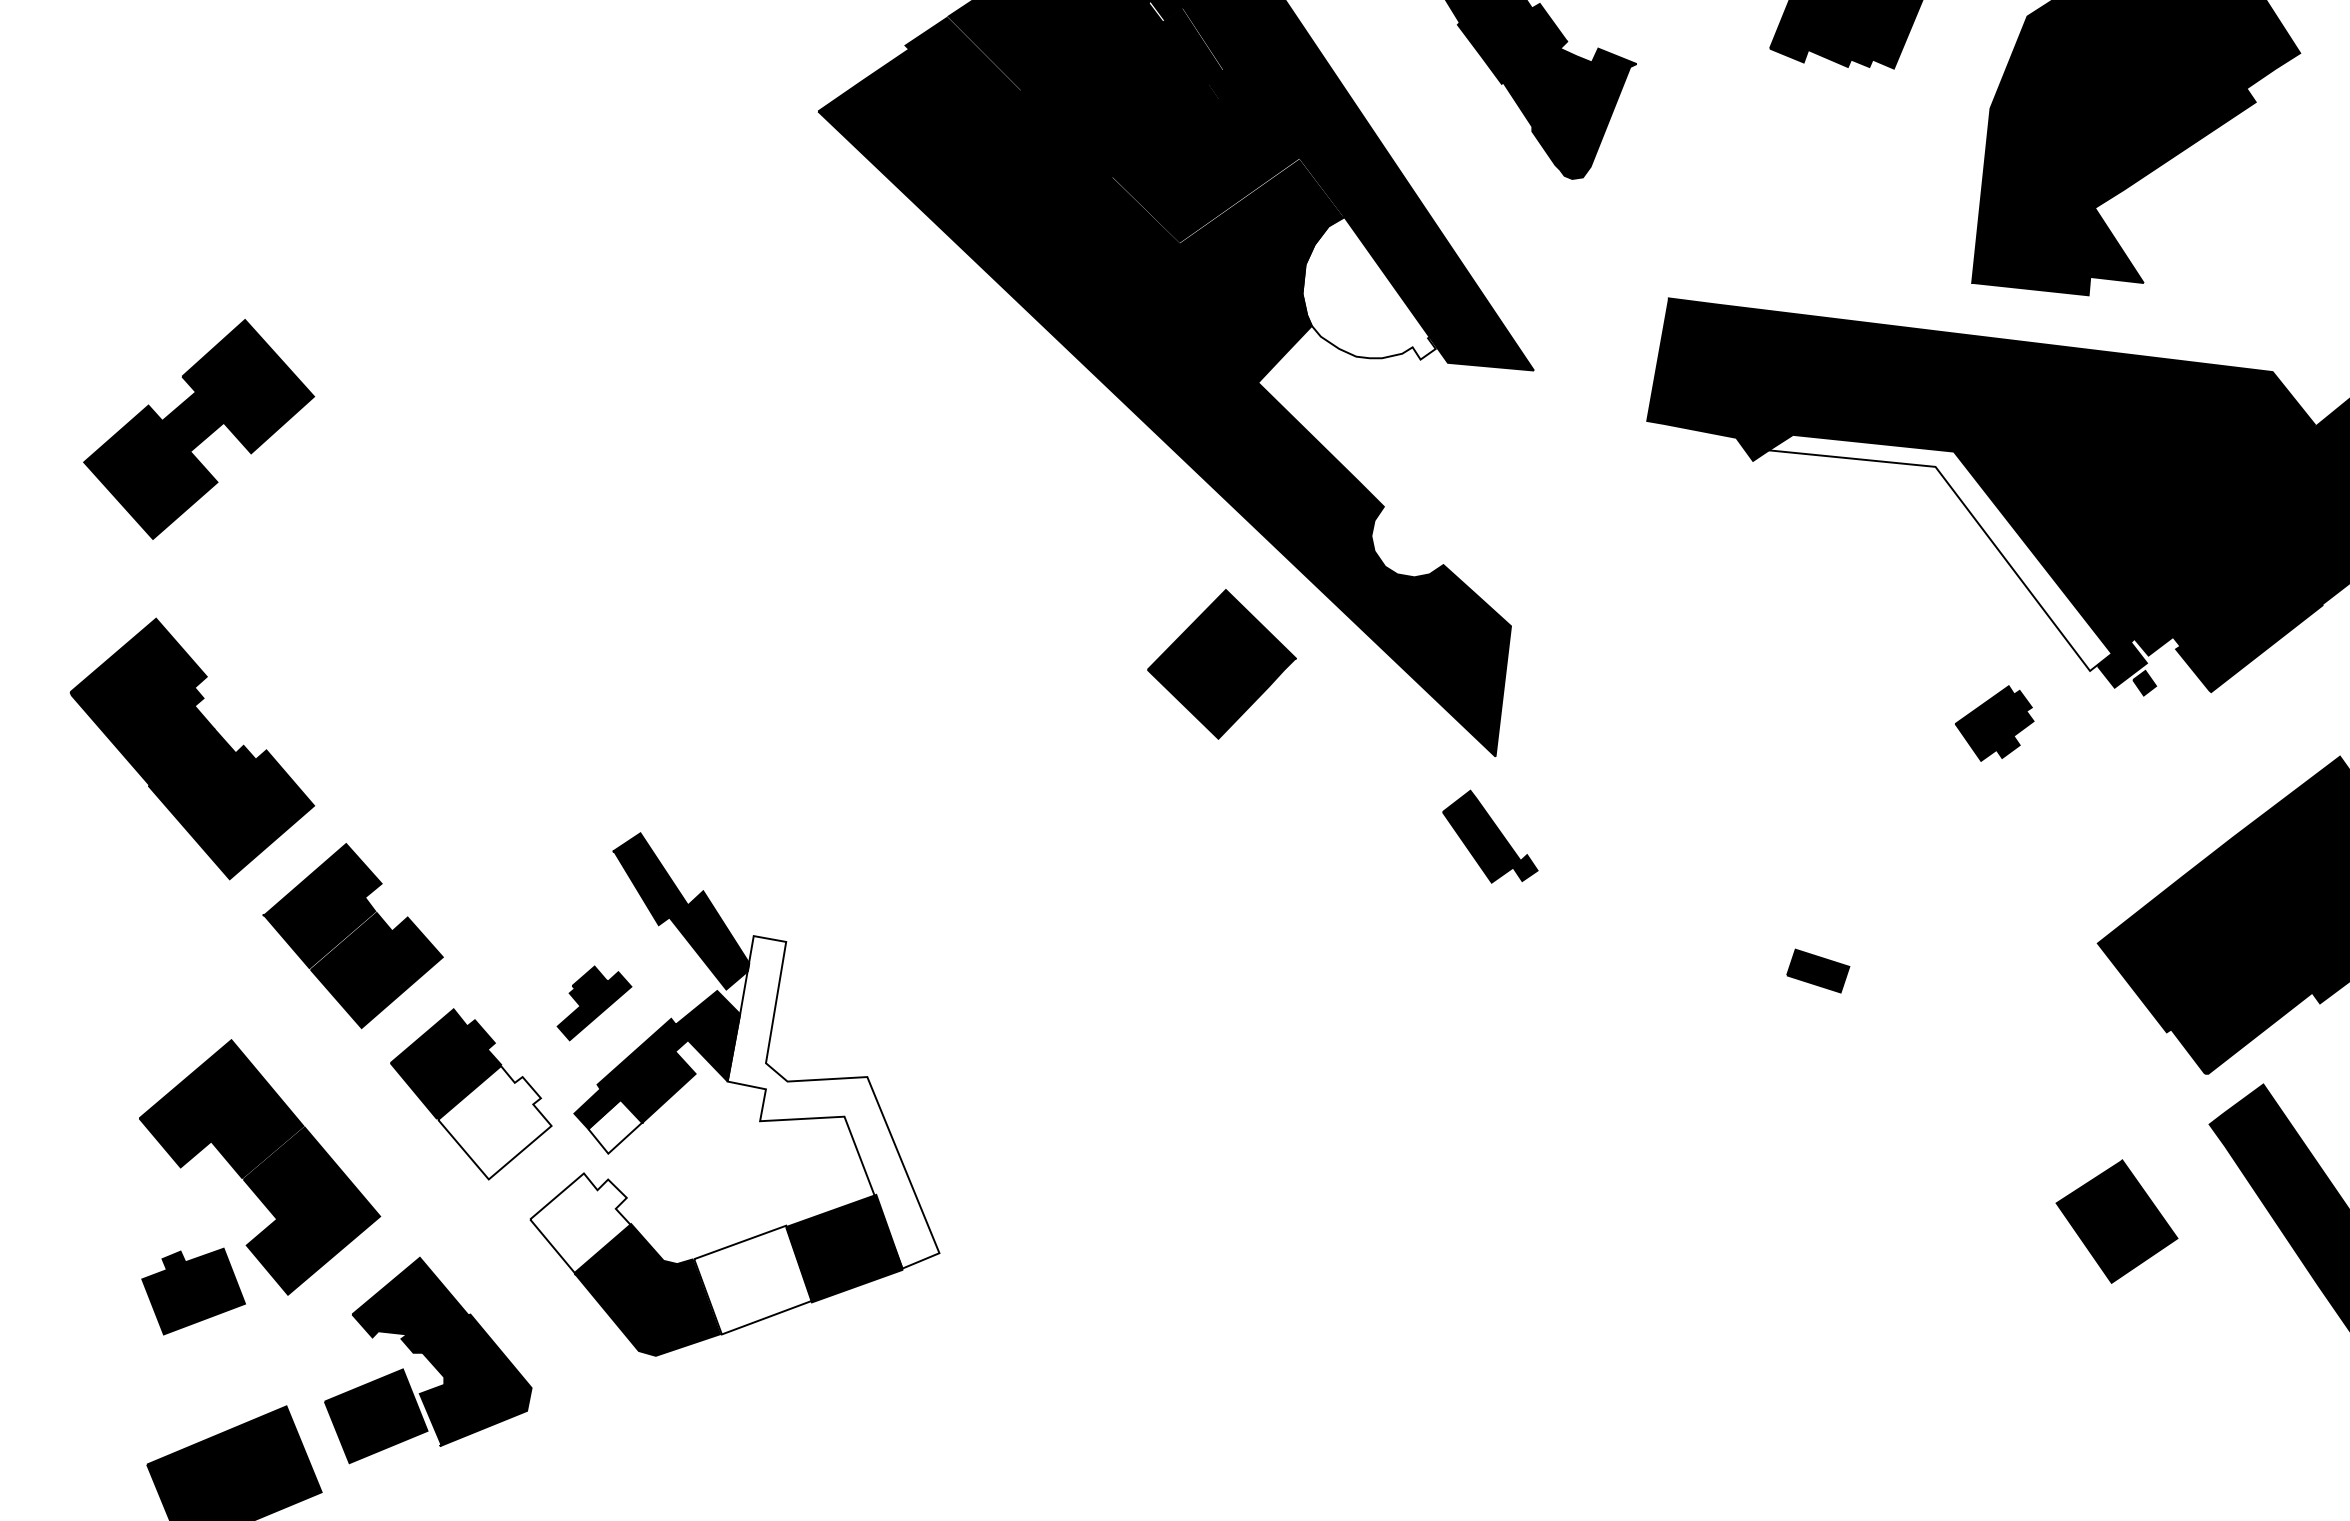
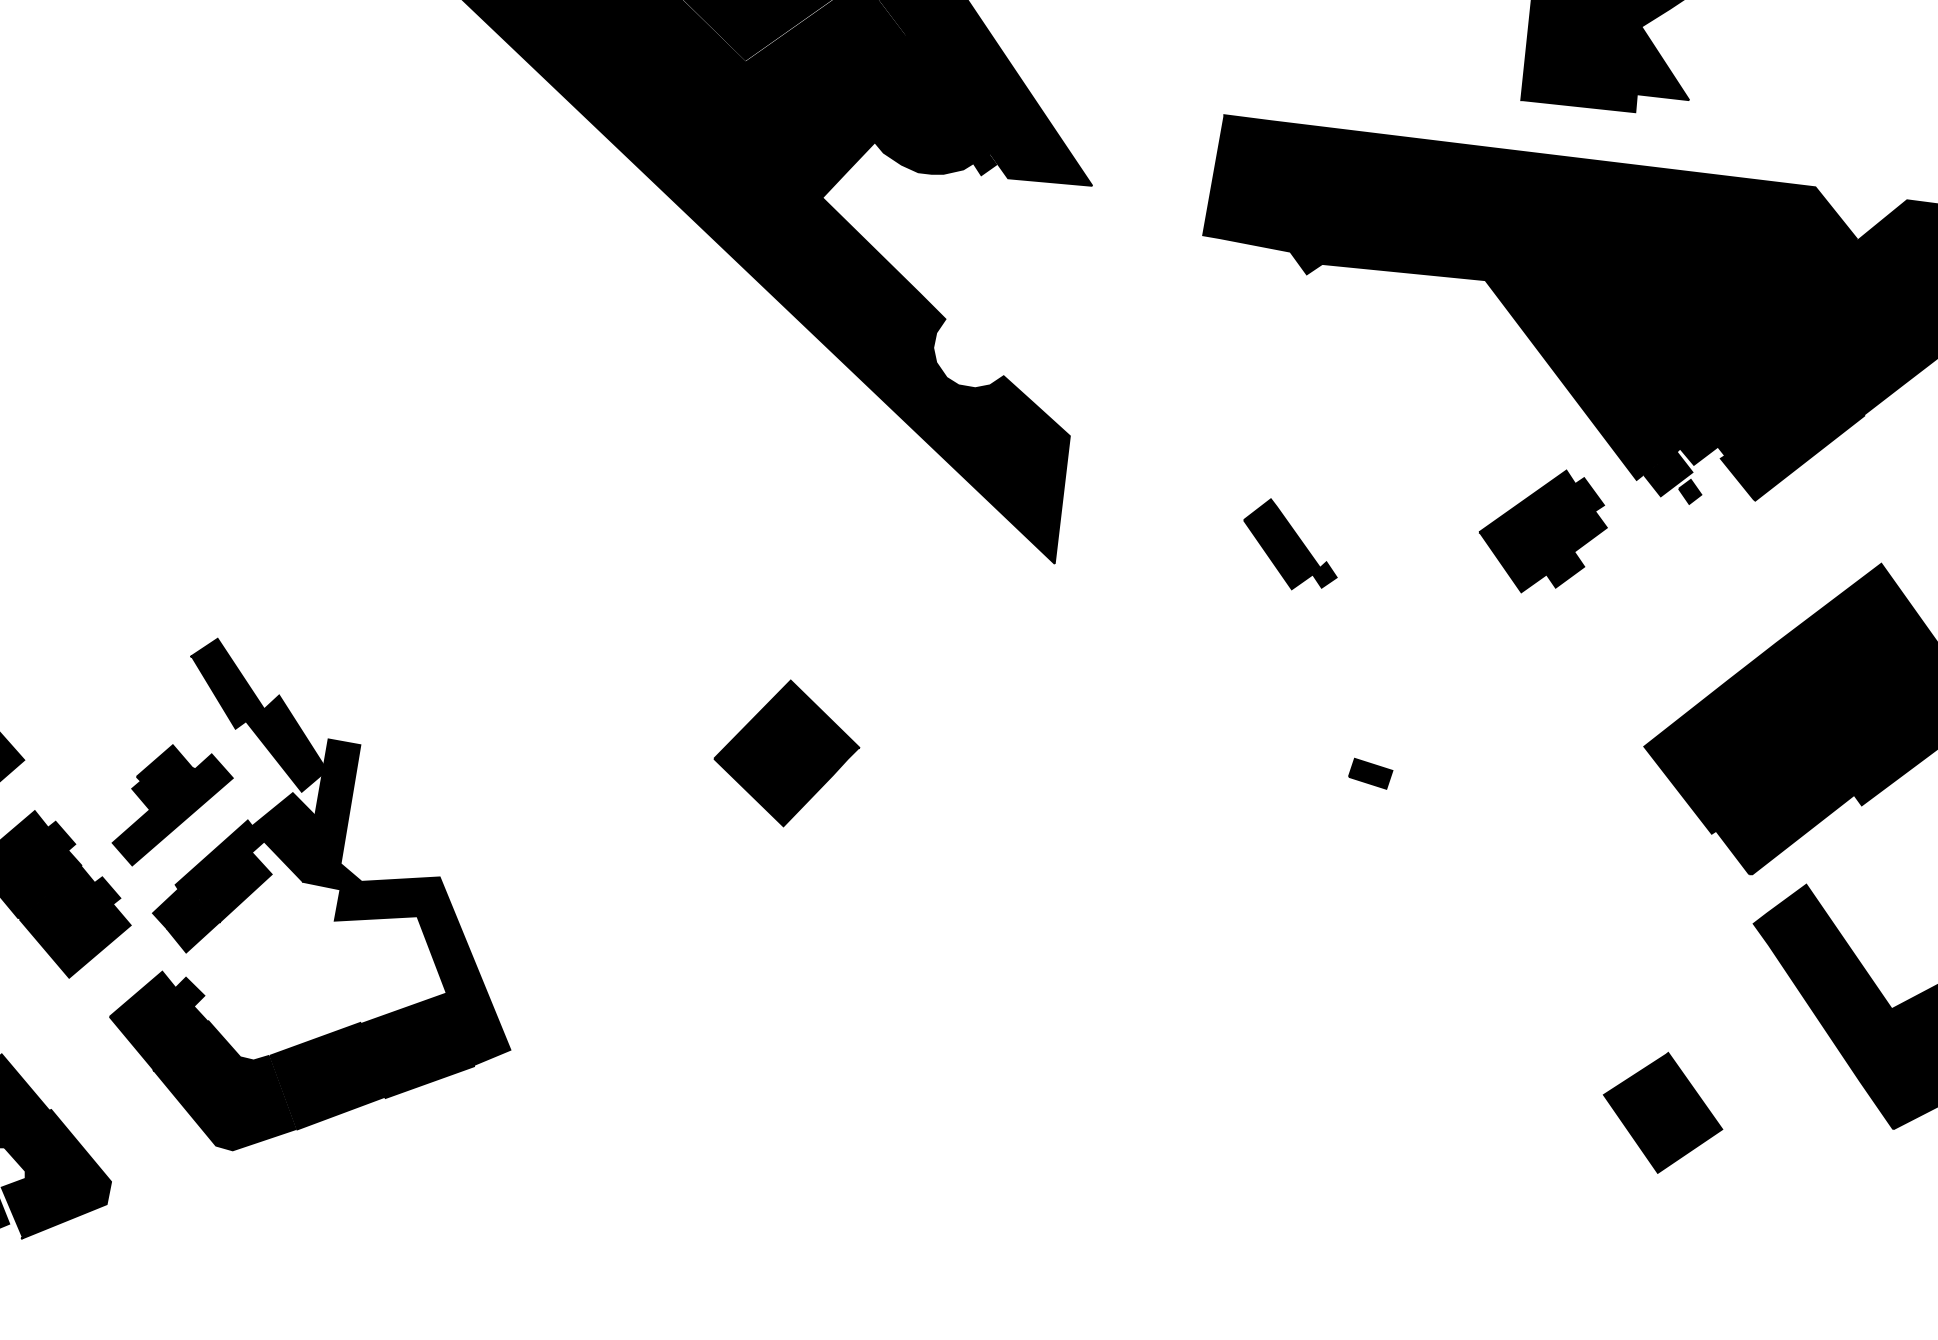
fill: (1378, 283) -> (940, 100), added
fill: (1939, 551) -> (1489, 362), added
part: (1221, 664) -> (786, 753), moved
part: (1994, 723) -> (1543, 531), size x1.67
part: (1490, 836) -> (1290, 544), moved
part: (1818, 971) -> (1370, 774), size x0.71
part: (594, 1003) -> (172, 805), size x1.67
fill: (833, 1102) -> (406, 902), added
fill: (494, 1122) -> (74, 921), added
fill: (615, 1126) -> (193, 925), added
part: (2116, 1221) -> (1662, 1112), moved
fill: (580, 1223) -> (158, 1020), added
fill: (753, 1279) -> (328, 1075), added

